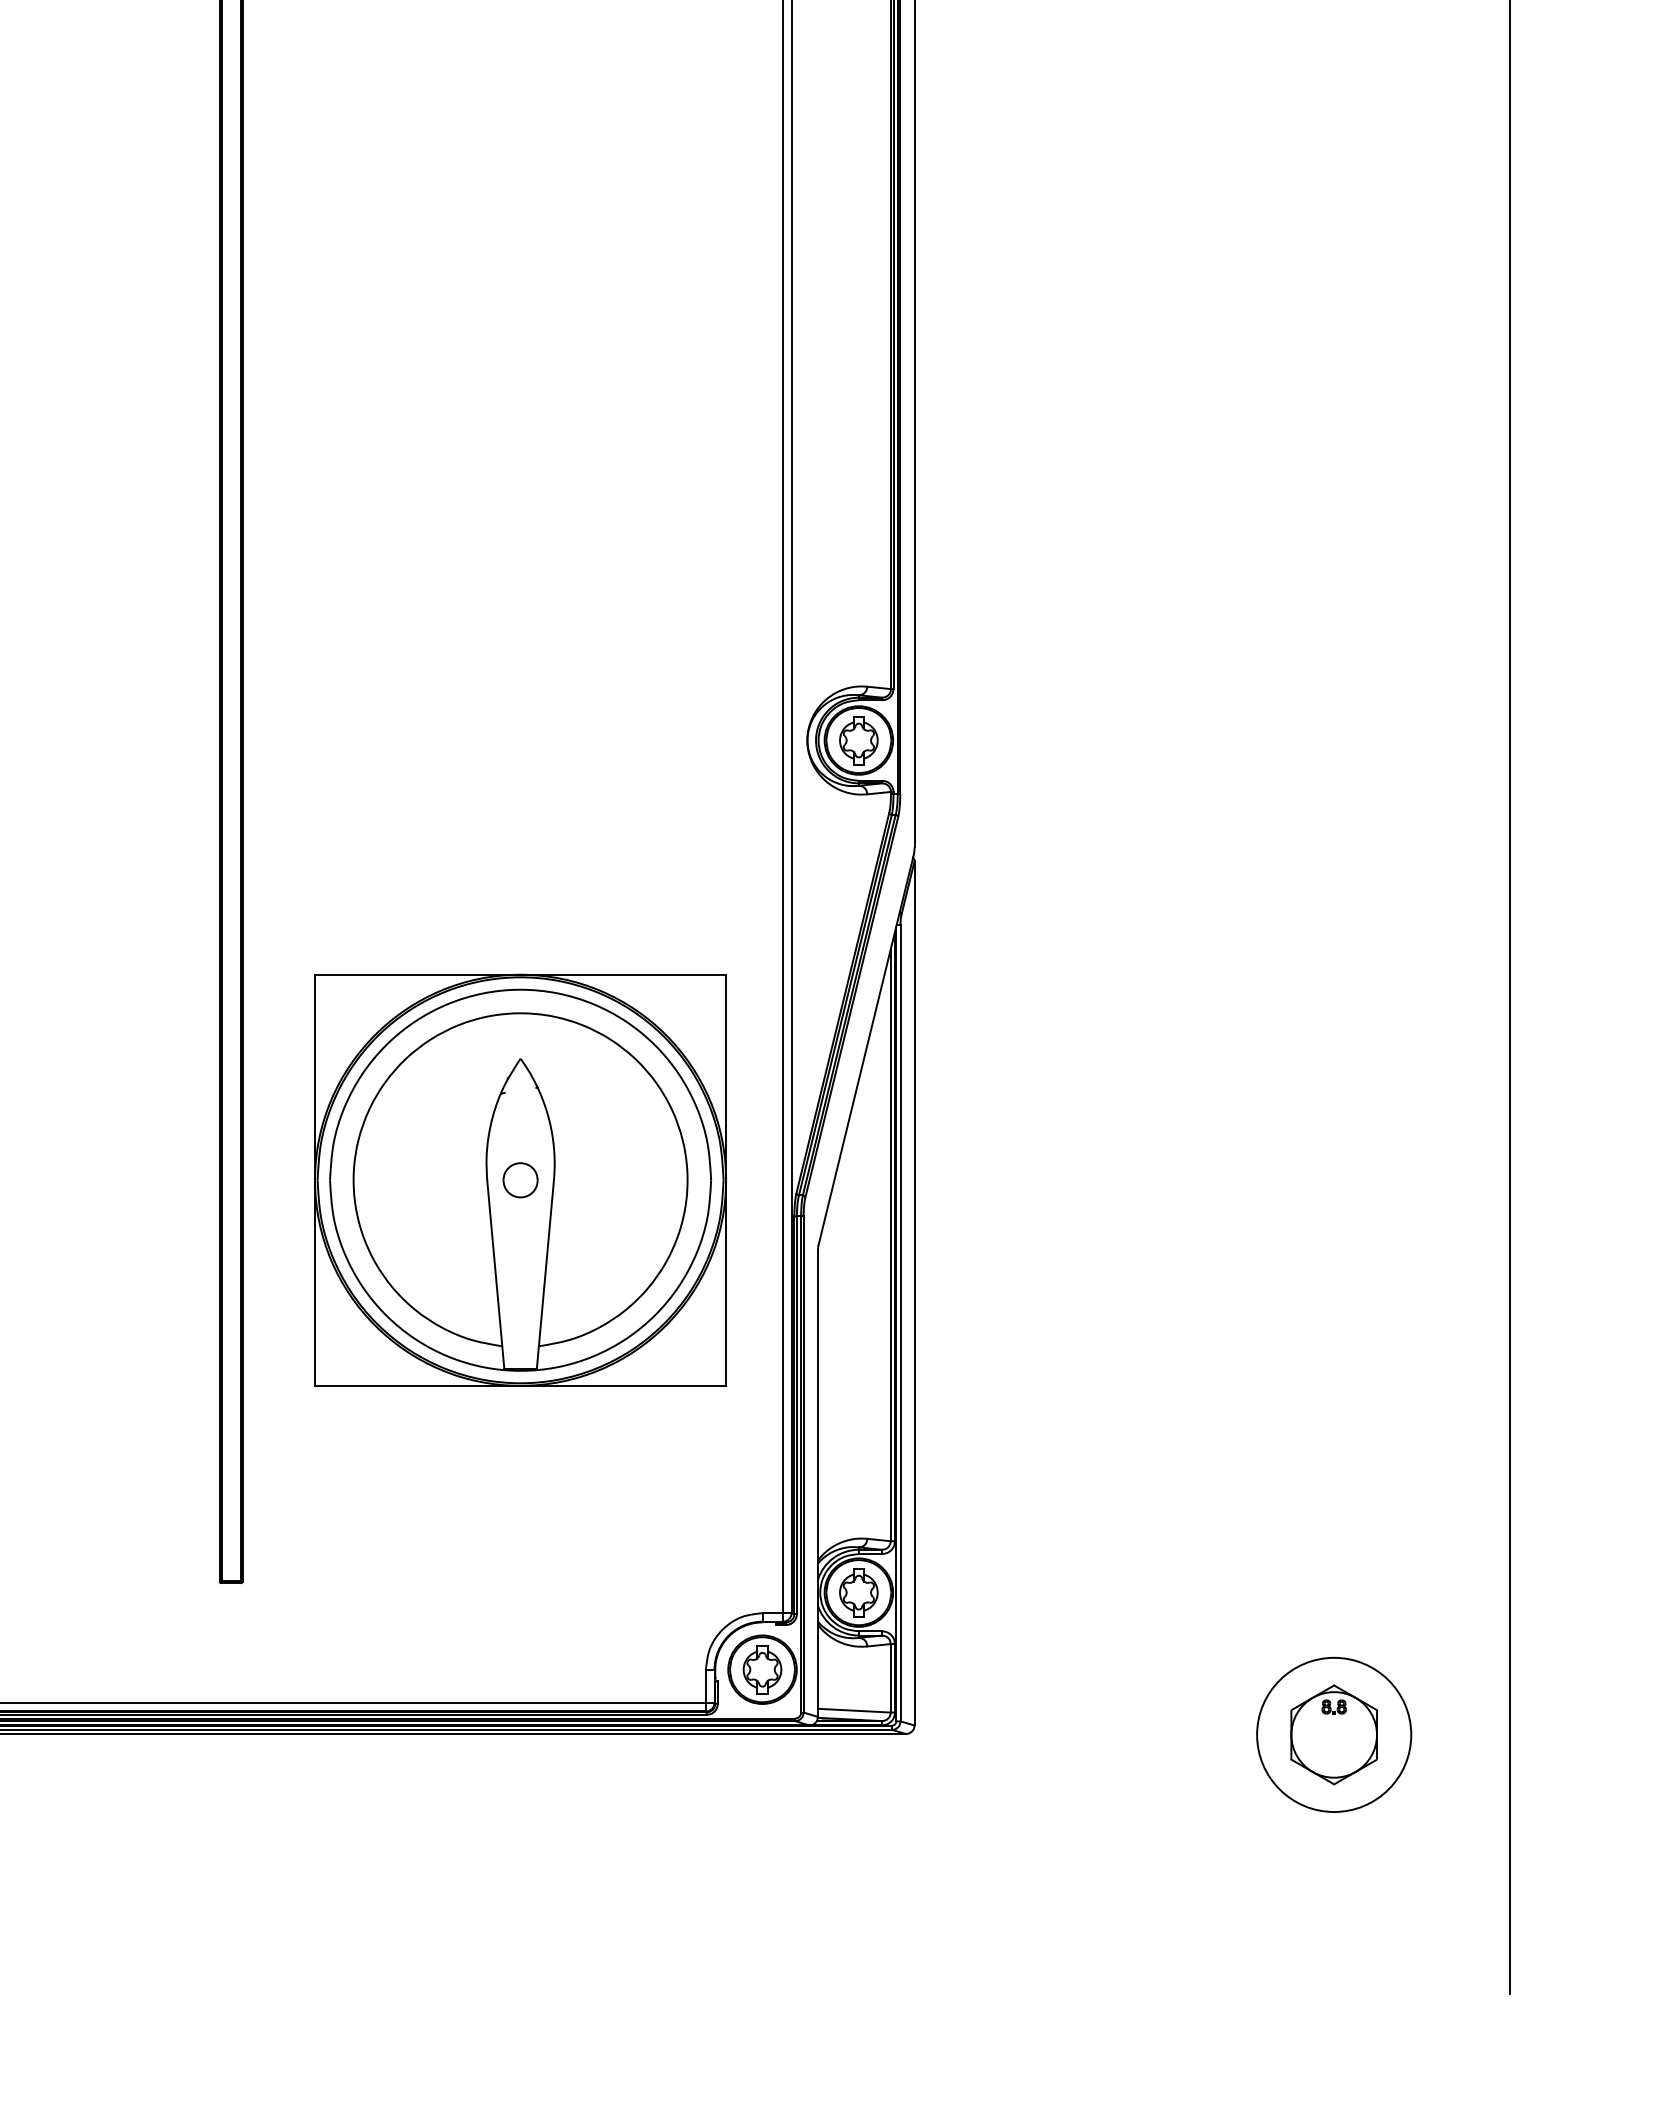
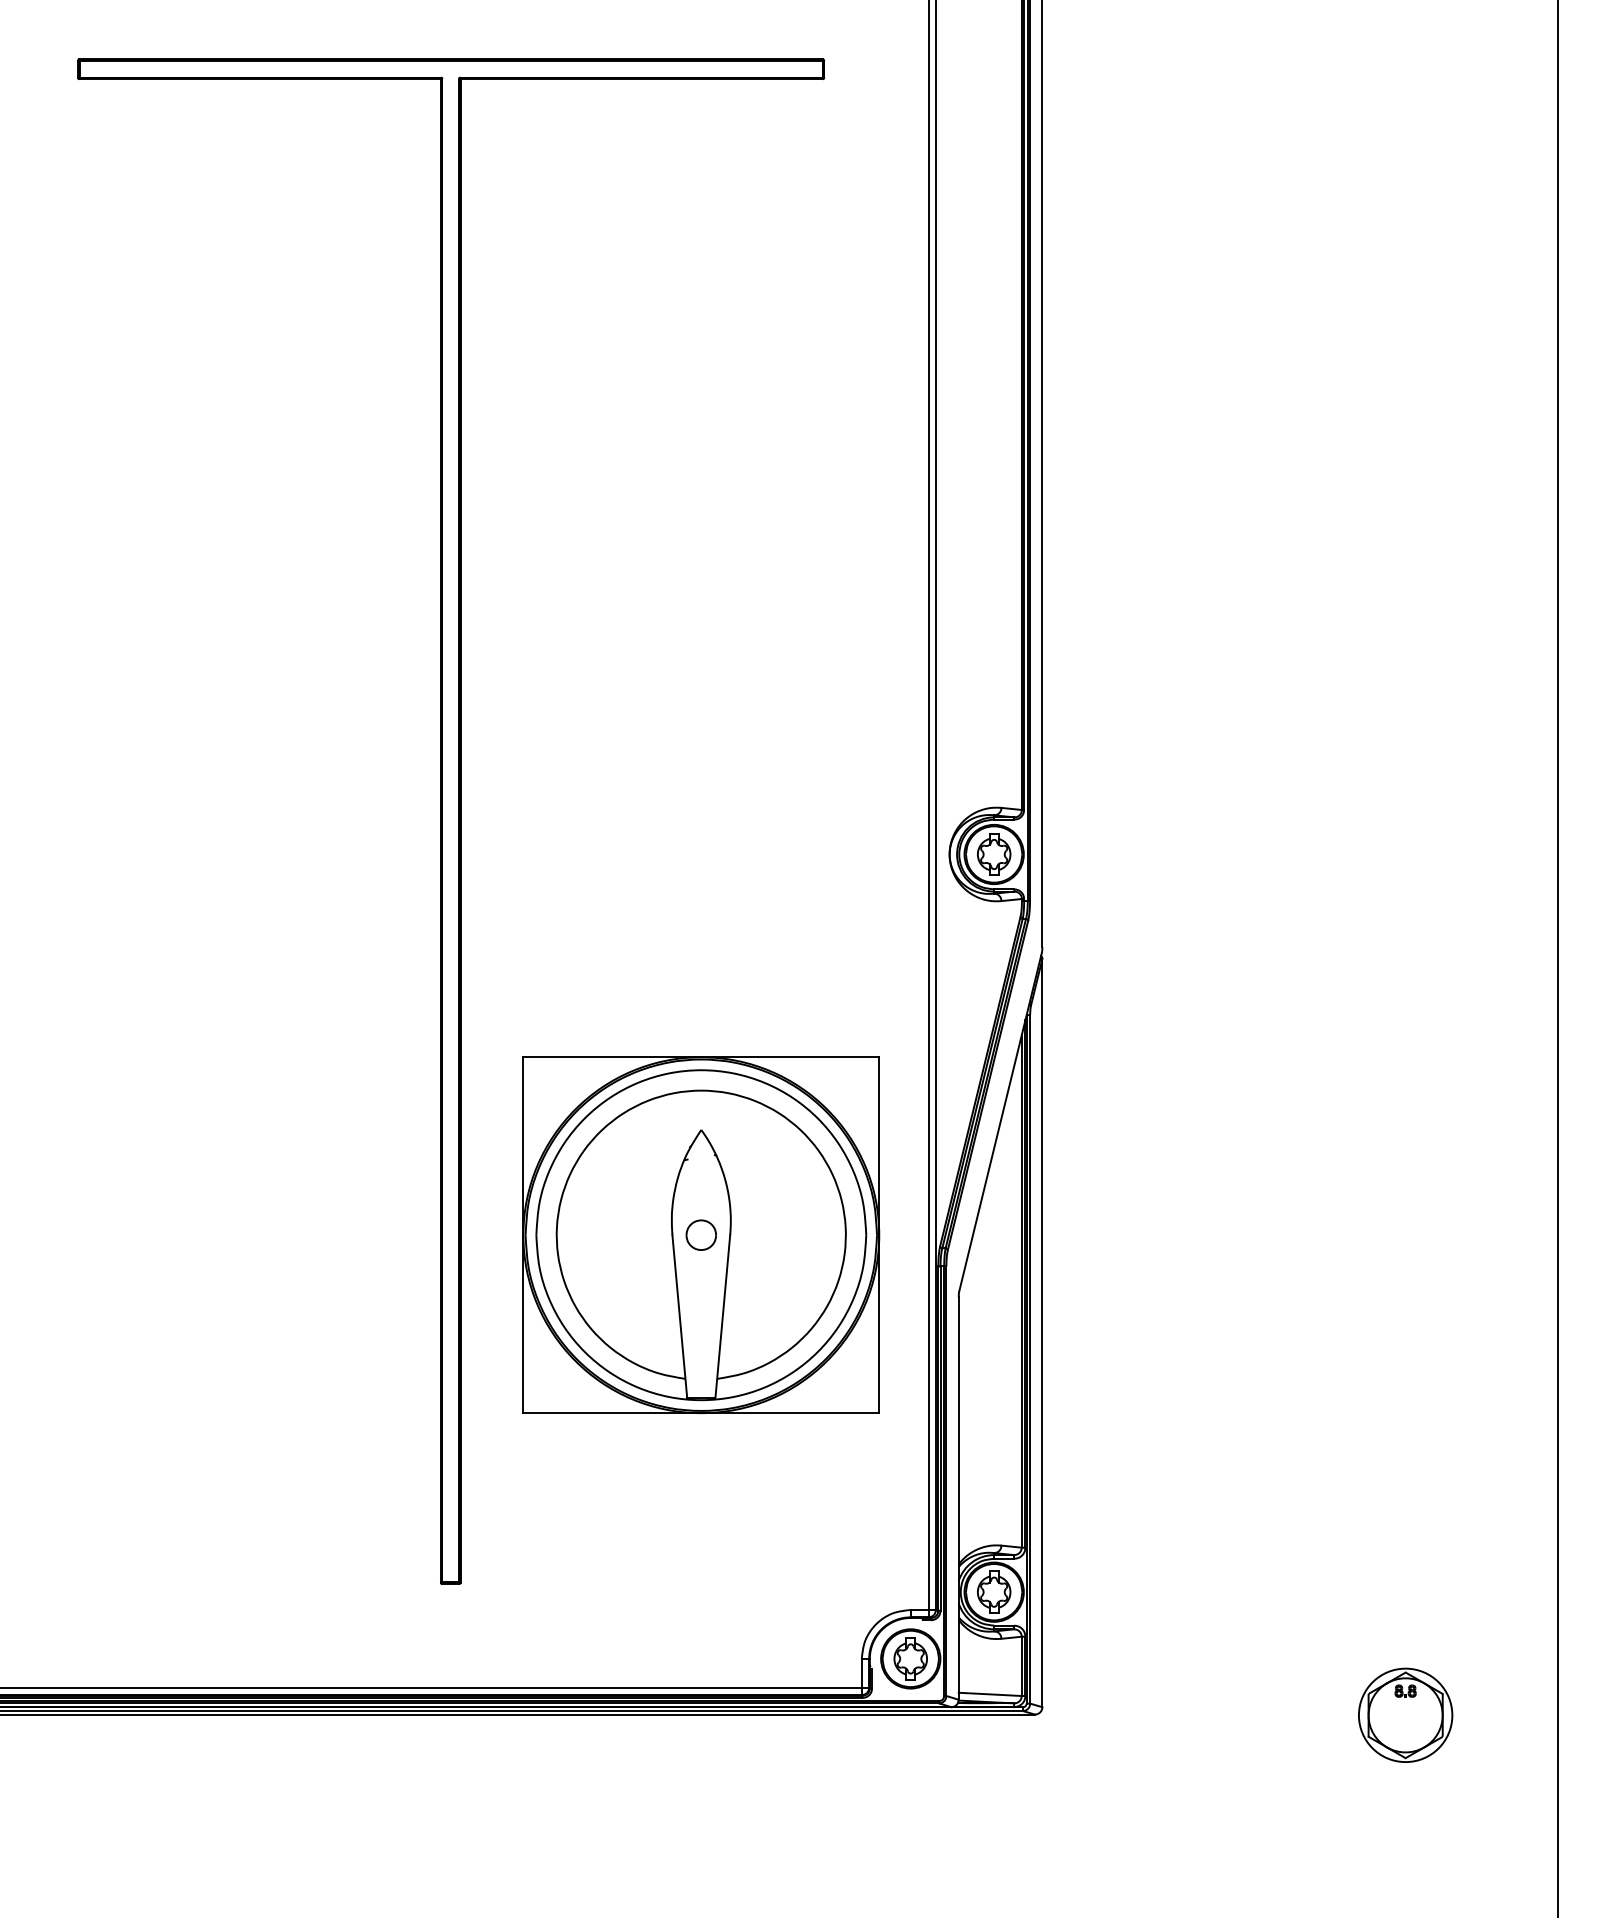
circle: (1333, 1735) -> (1405, 1715), size x0.7

